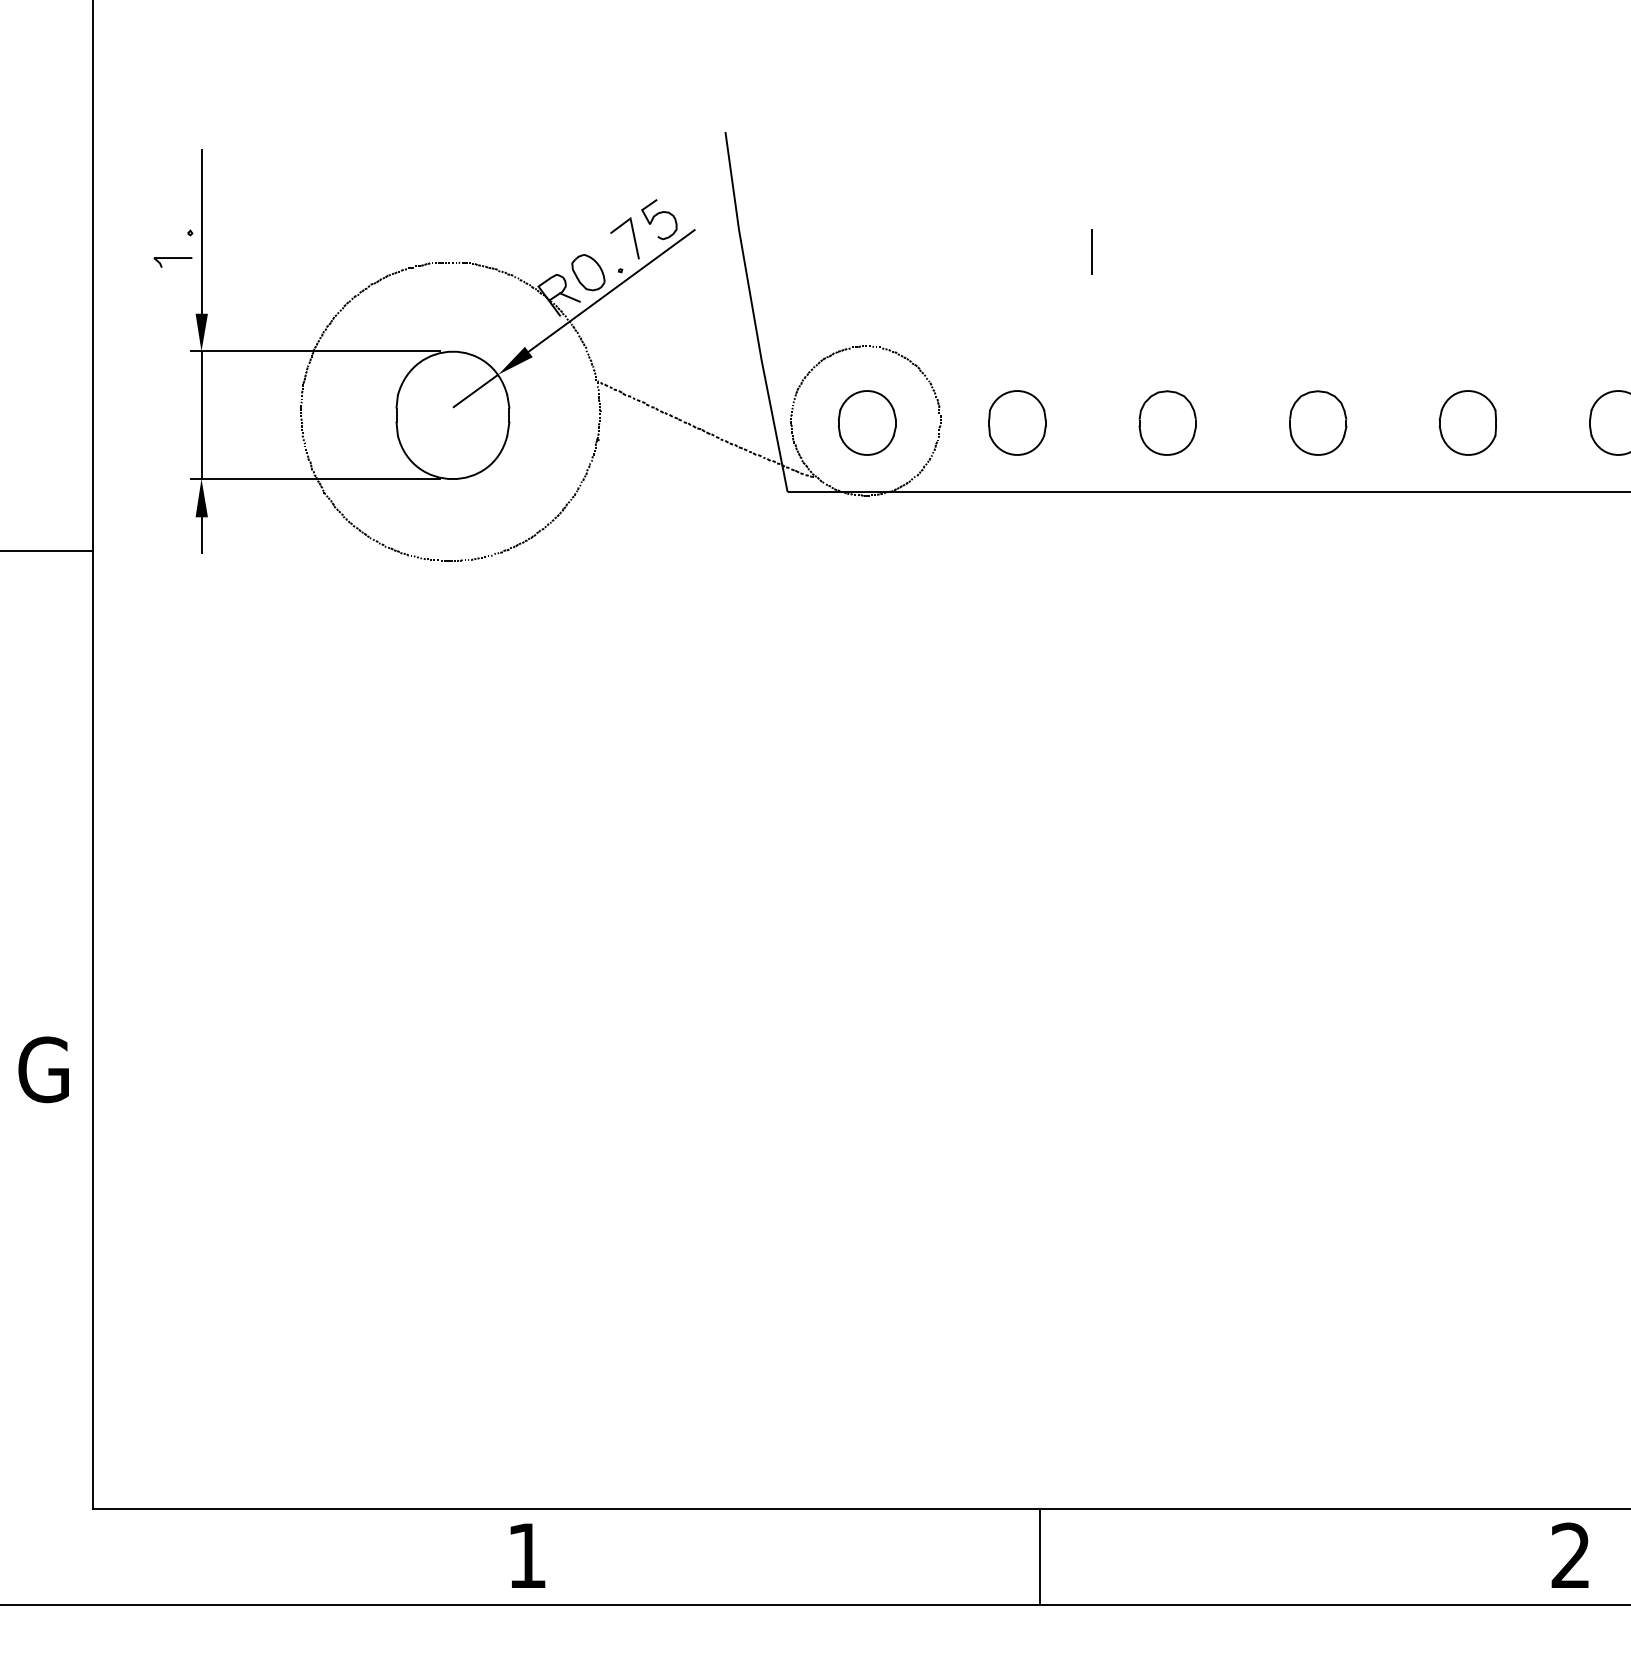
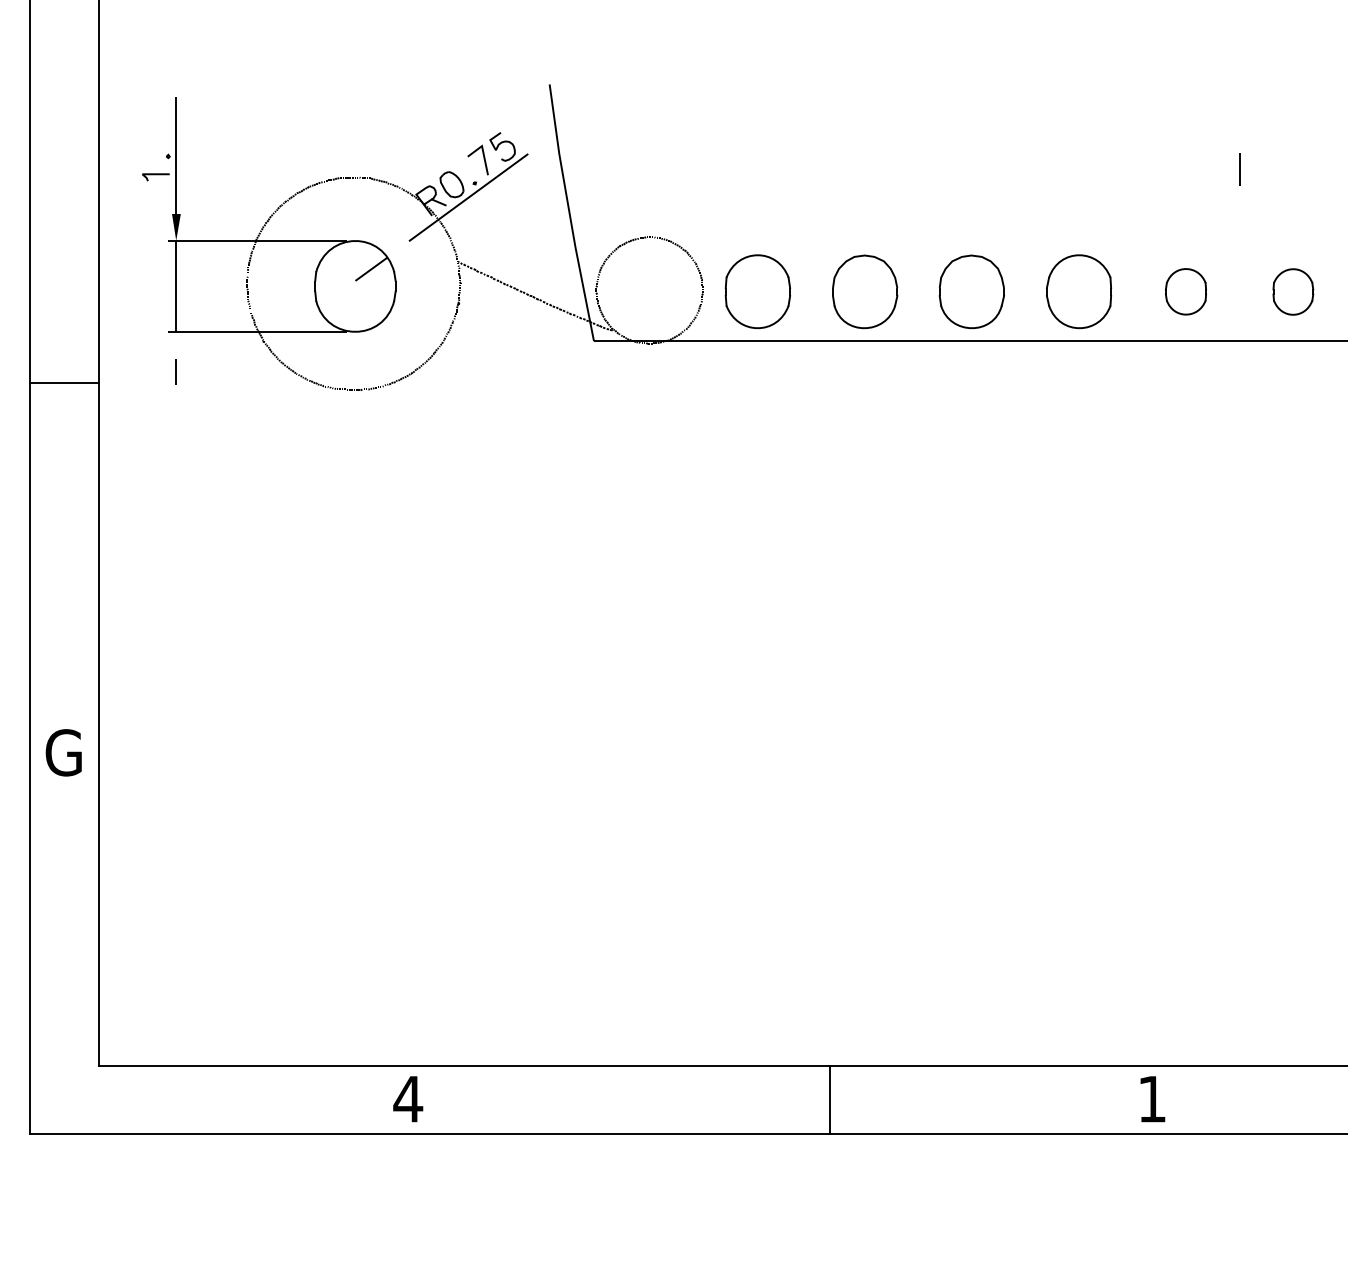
line: (1091, 251) -> (810, 169), removed
fill: (514, 360) -> (399, 247), removed
part: (866, 422) -> (650, 291), removed
part: (1017, 422) -> (757, 291), size x1.6
part: (1167, 422) -> (864, 291), size x1.6
part: (1318, 422) -> (972, 291), size x1.6
part: (1467, 422) -> (1078, 291), size x1.6
fill: (201, 498) -> (176, 345), removed
text: (1569, 1554) -> (1151, 1098), 2 -> 1
text: (527, 1556) -> (408, 1099), 1 -> 4
line: (1040, 1556) -> (830, 1099), moved

